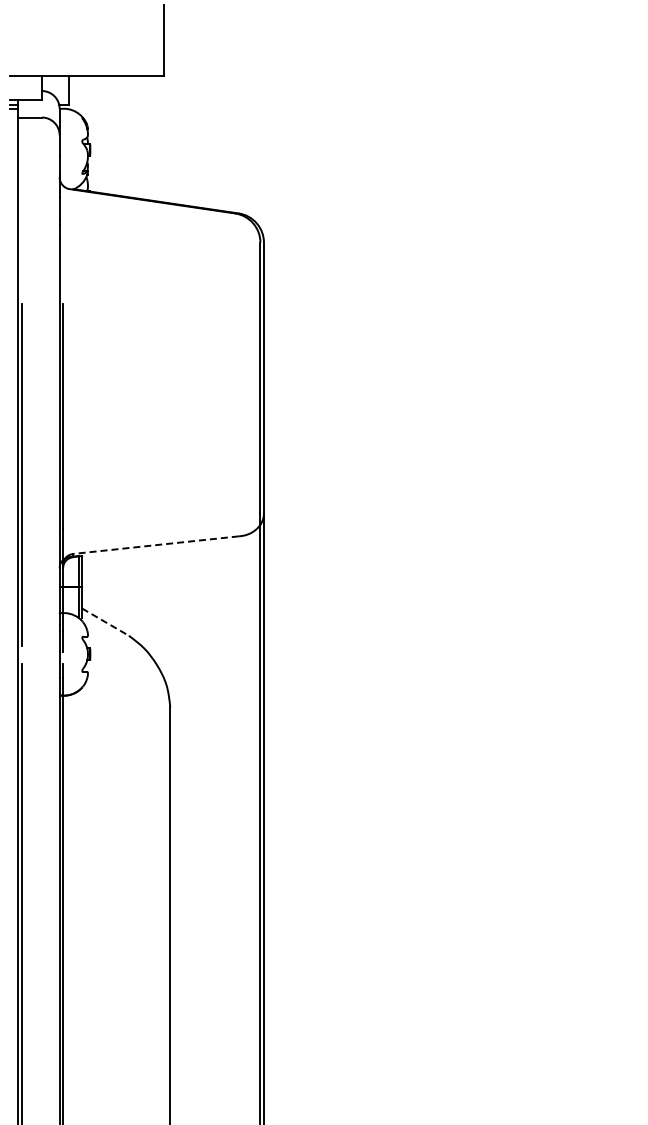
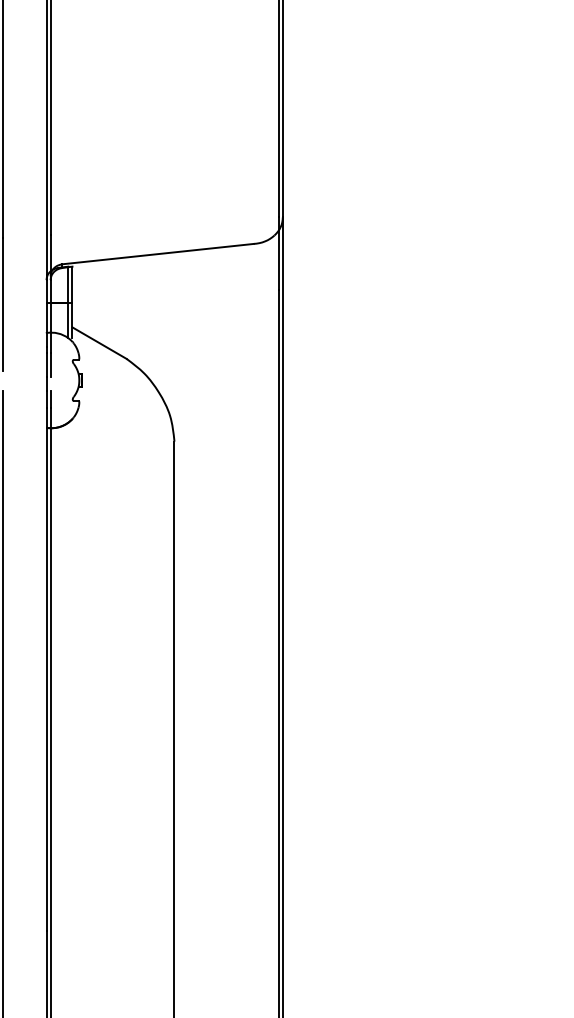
line: (155, 545) -> (157, 254), dashed -> solid
line: (105, 622) -> (99, 343), dashed -> solid

